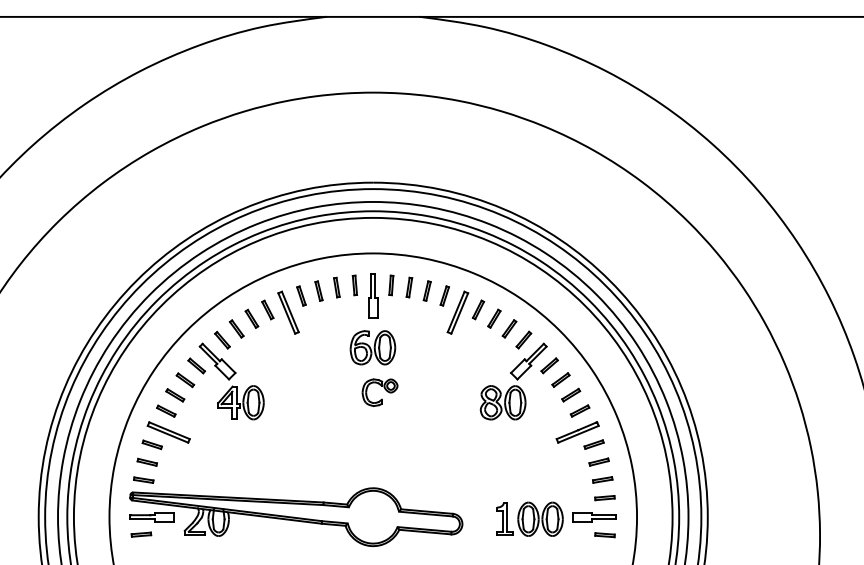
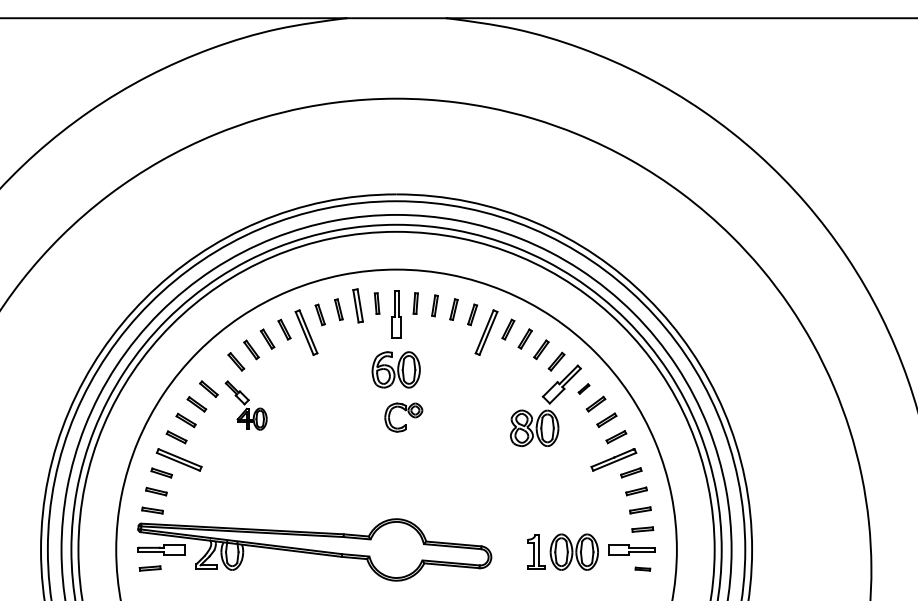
part: (336, 287) -> (357, 305), size x1.6
part: (549, 365) -> (583, 388), size x0.6
part: (232, 381) -> (246, 405), size x0.6
part: (604, 535) -> (642, 569), size x0.7

